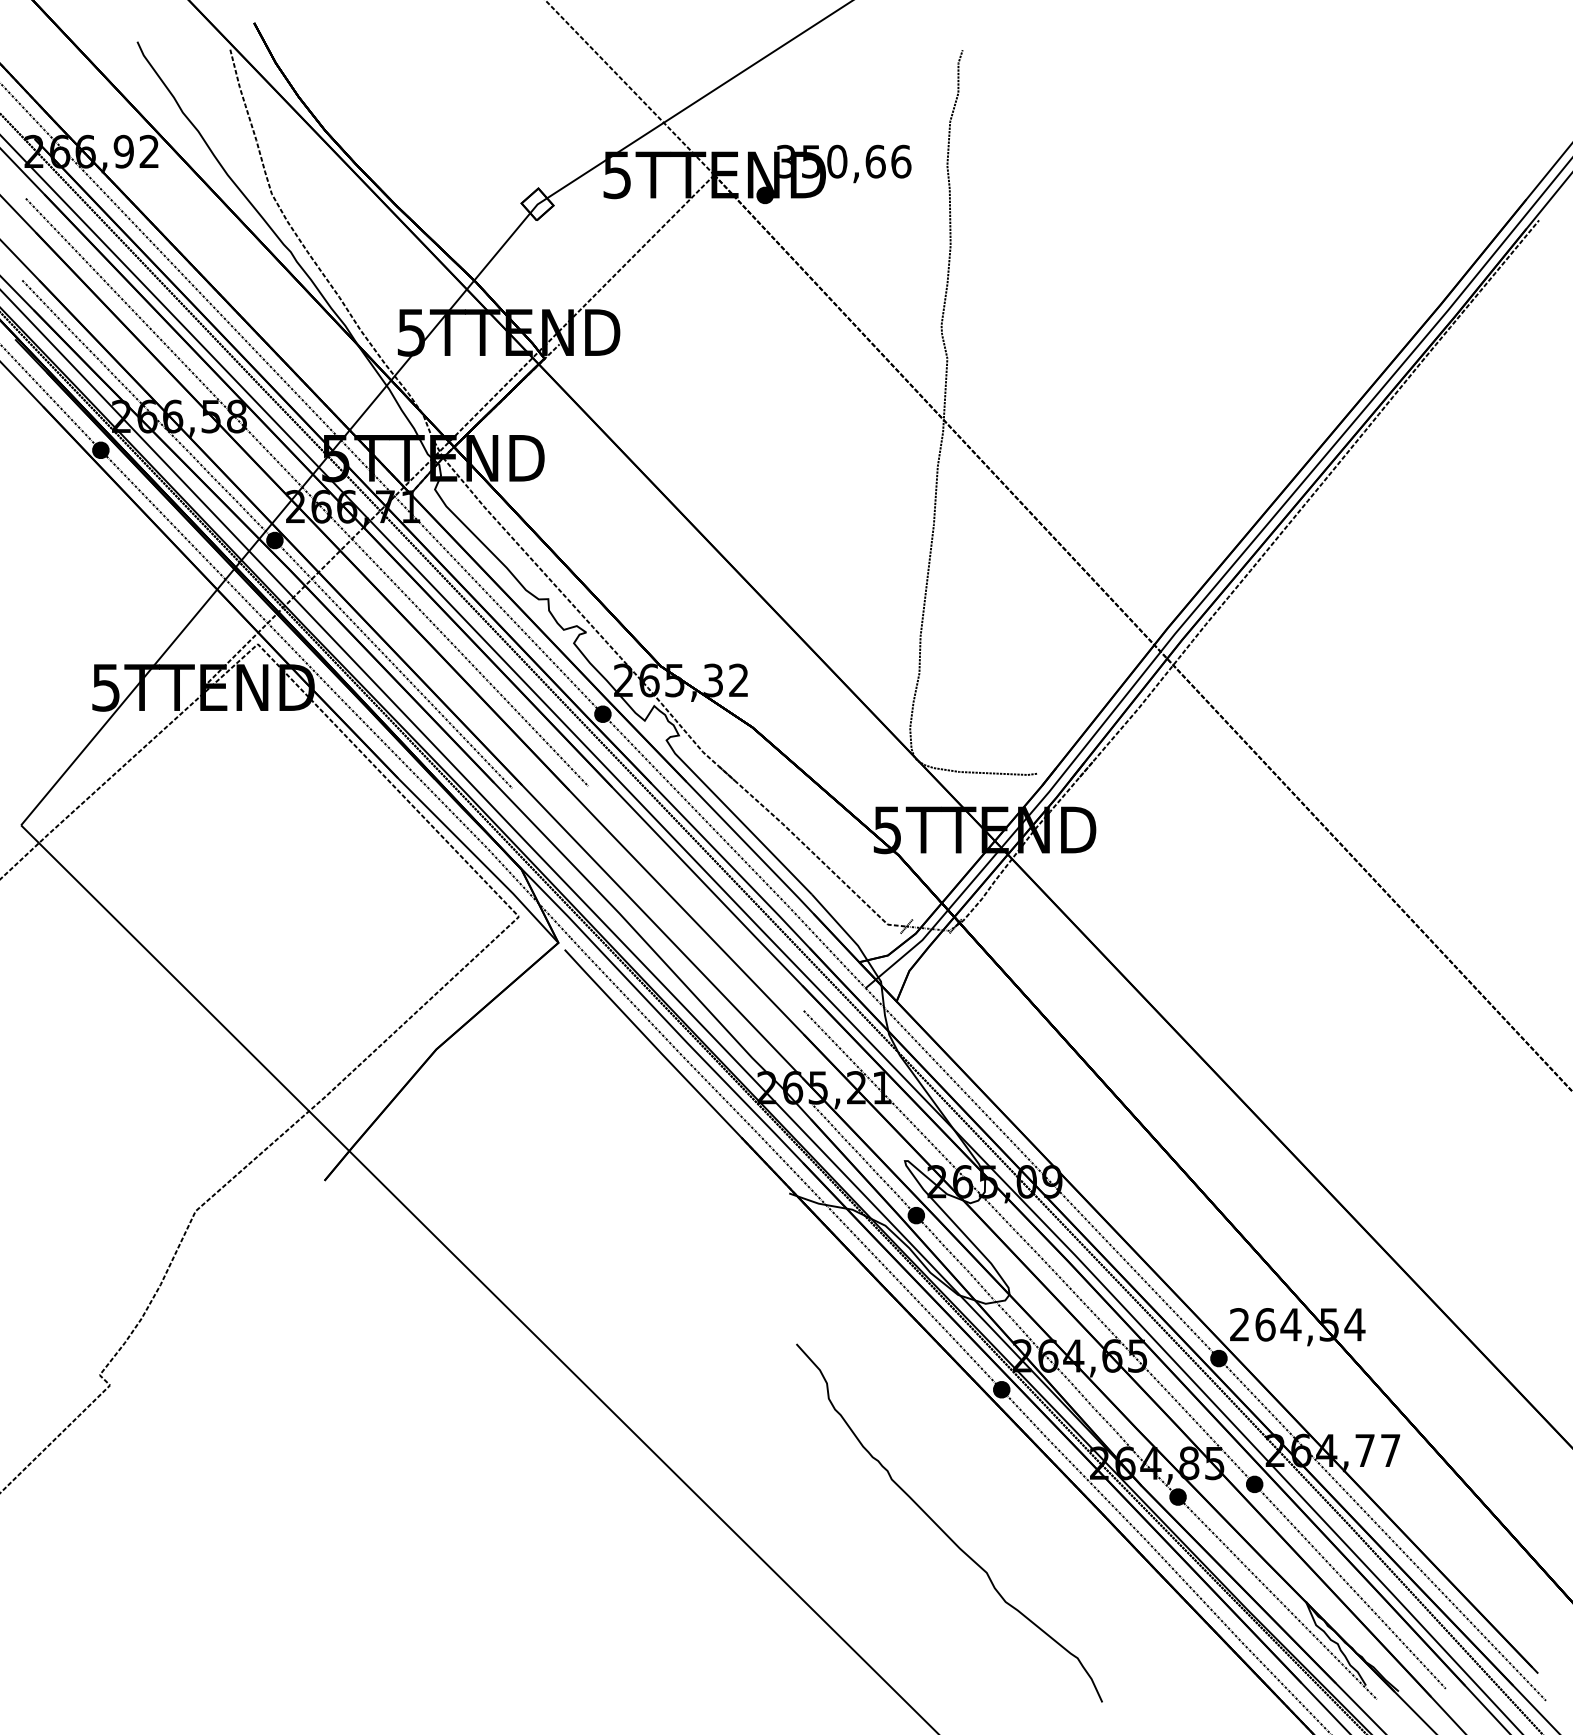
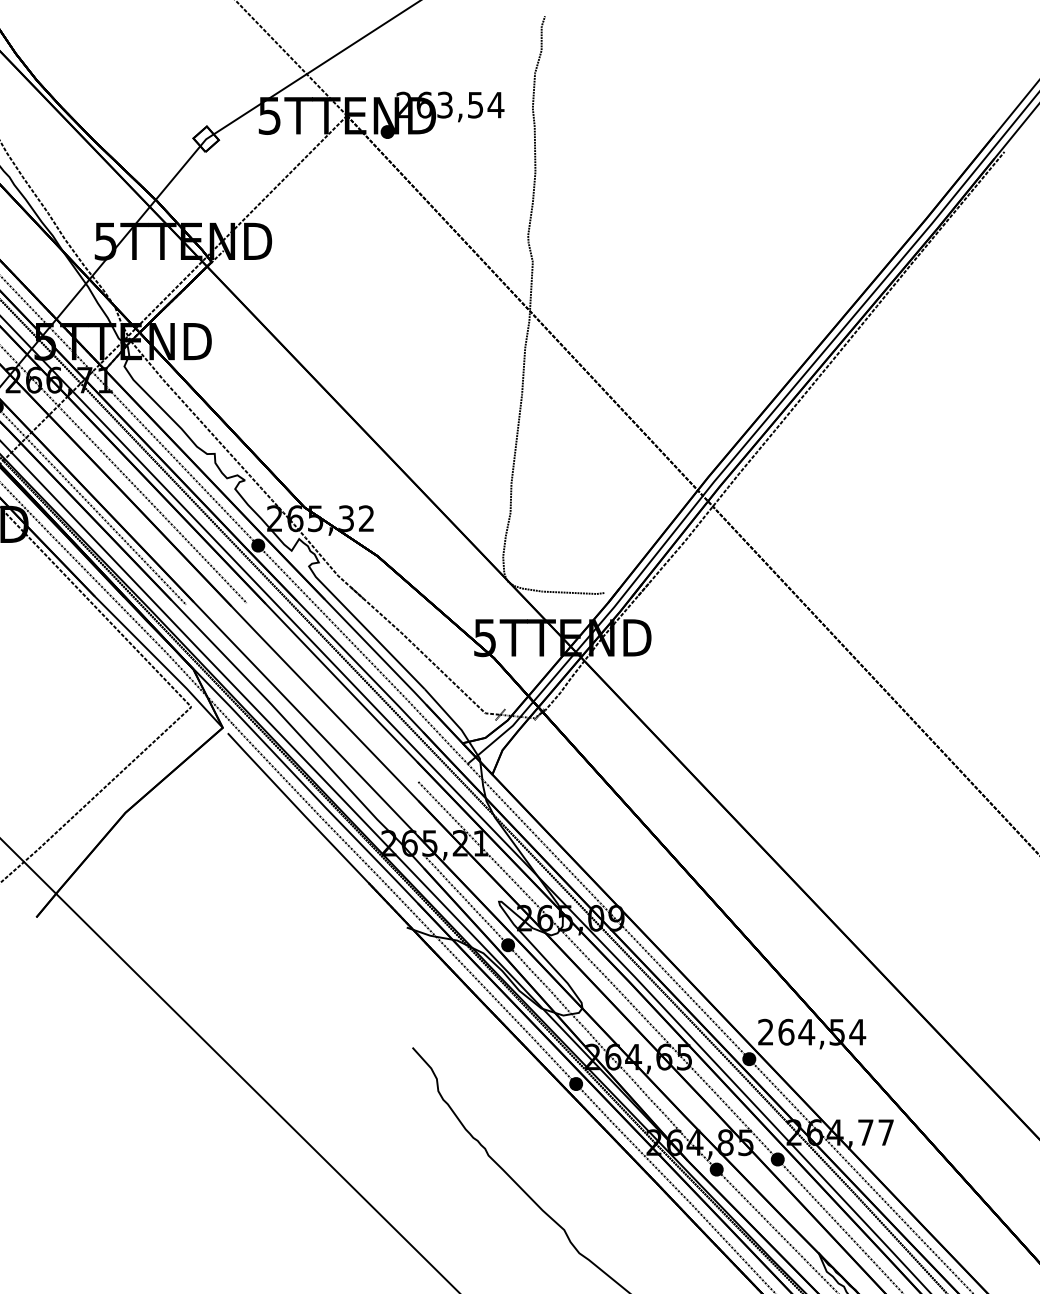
text: (843, 161) -> (450, 105), 350,66 -> 263,54

